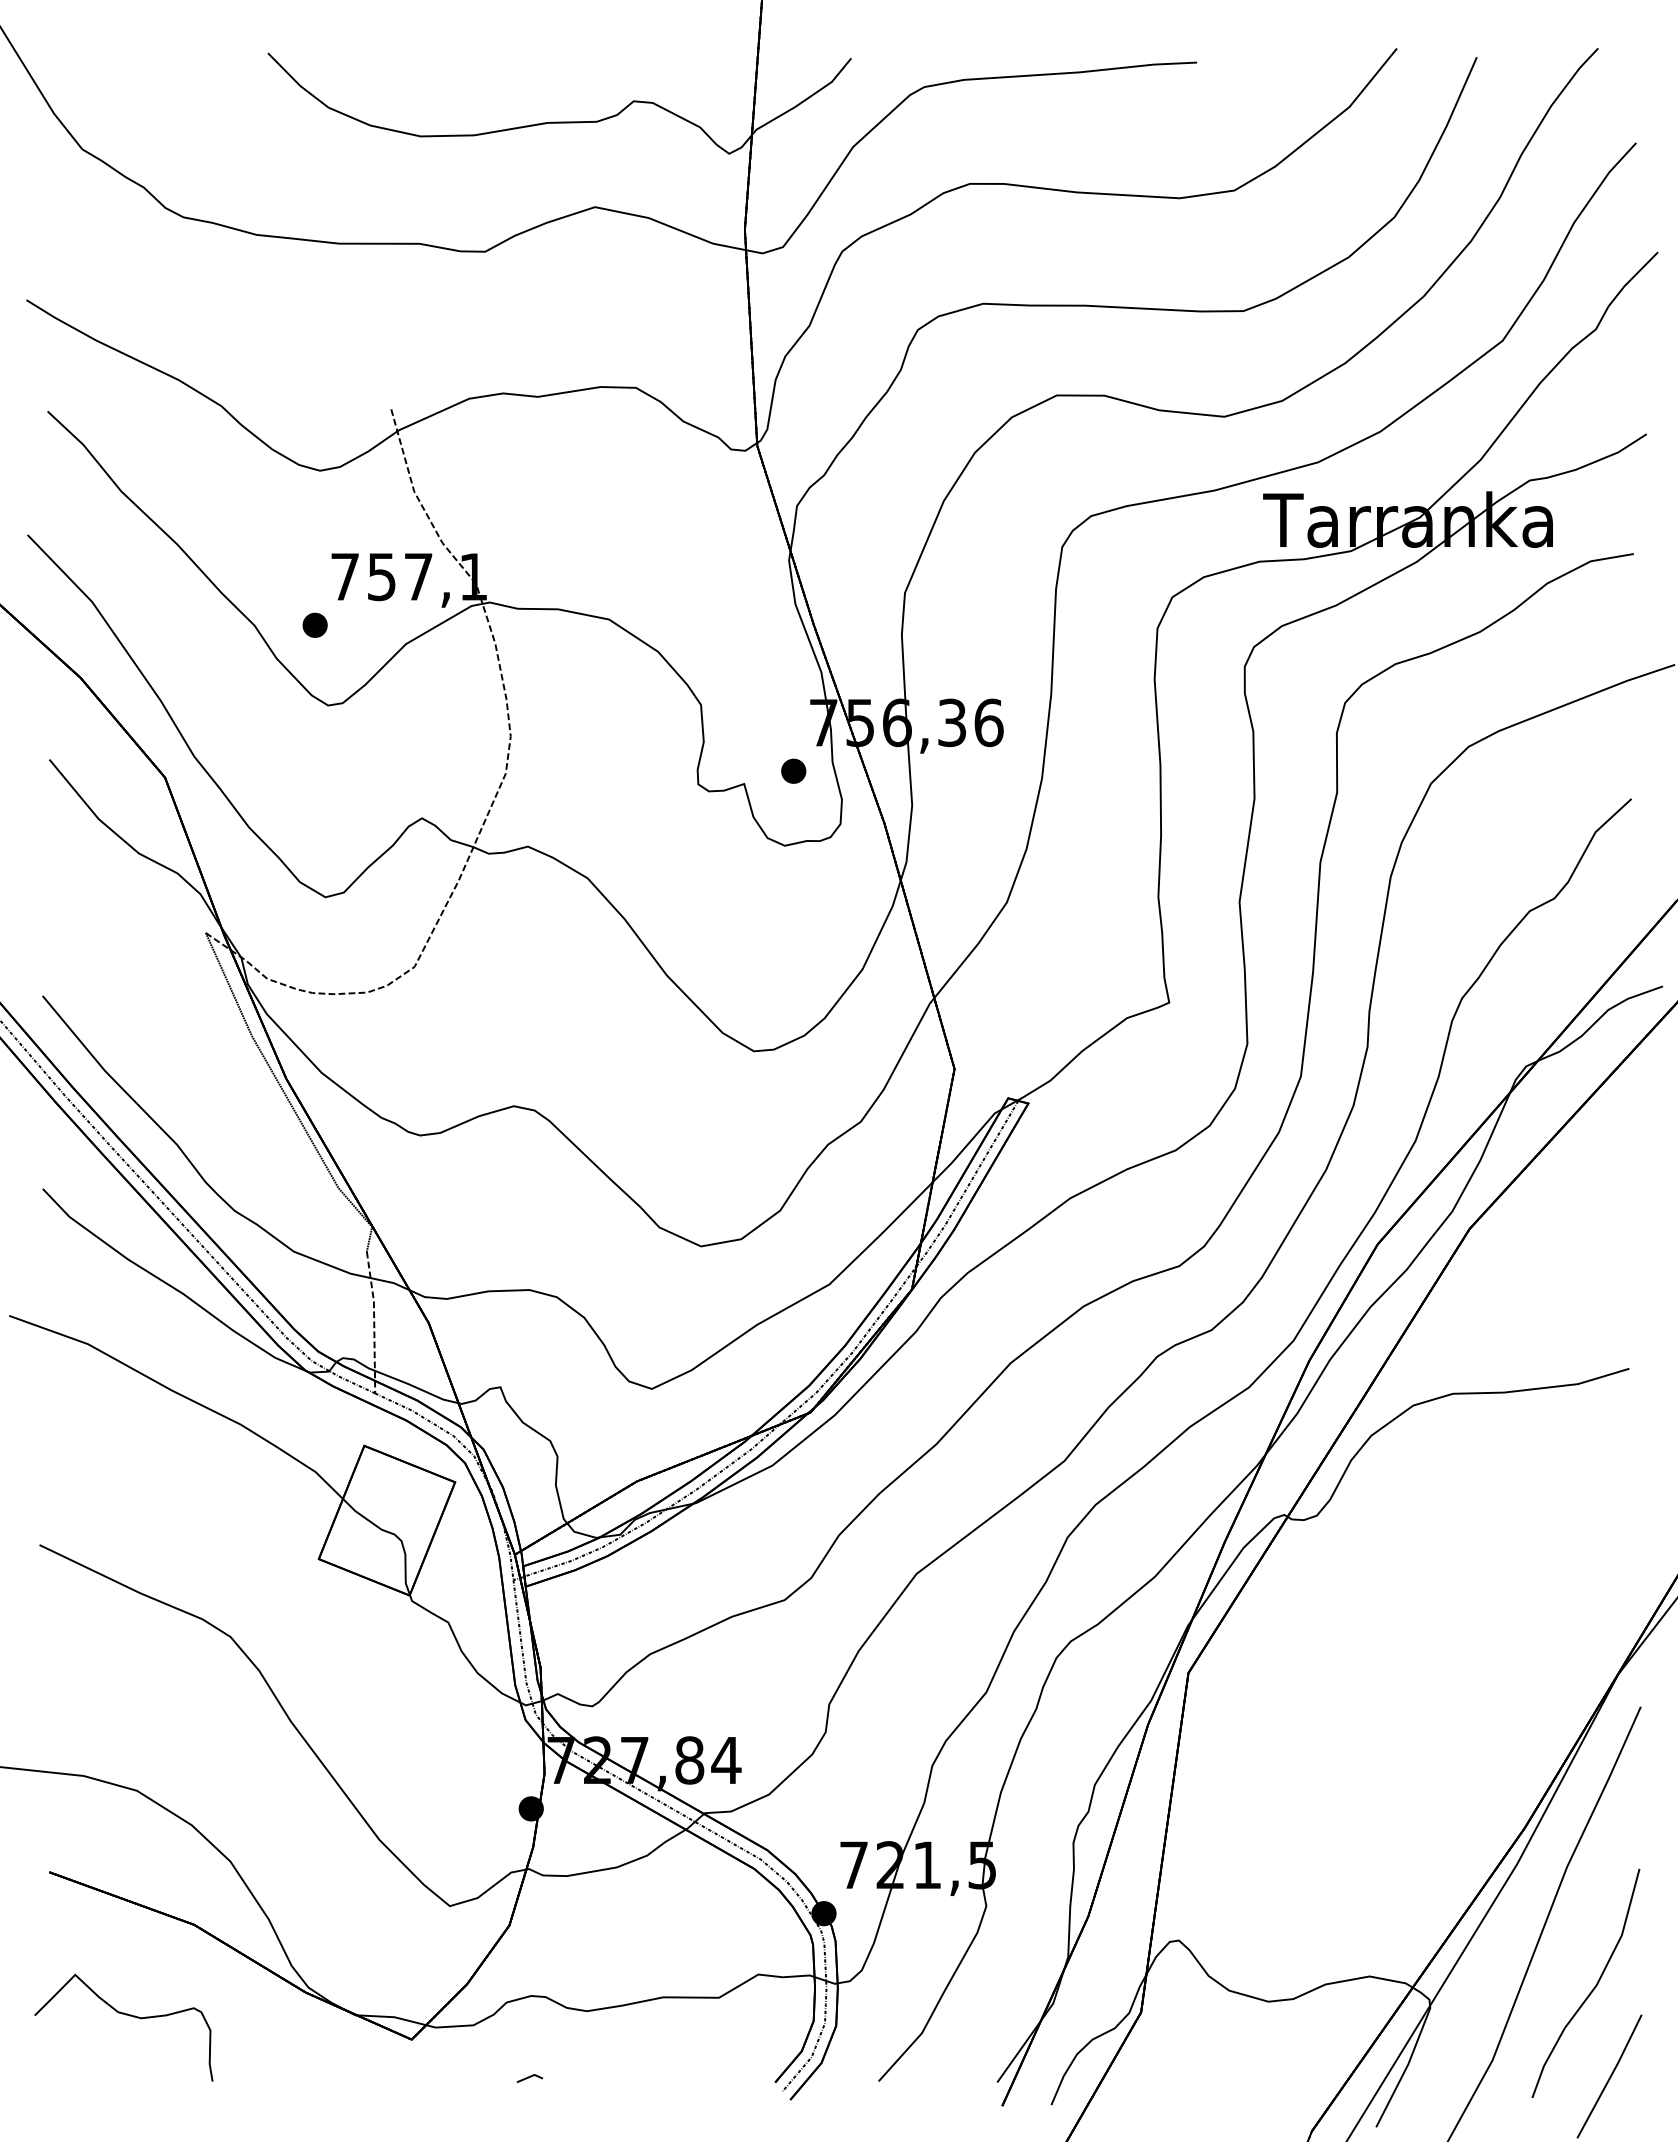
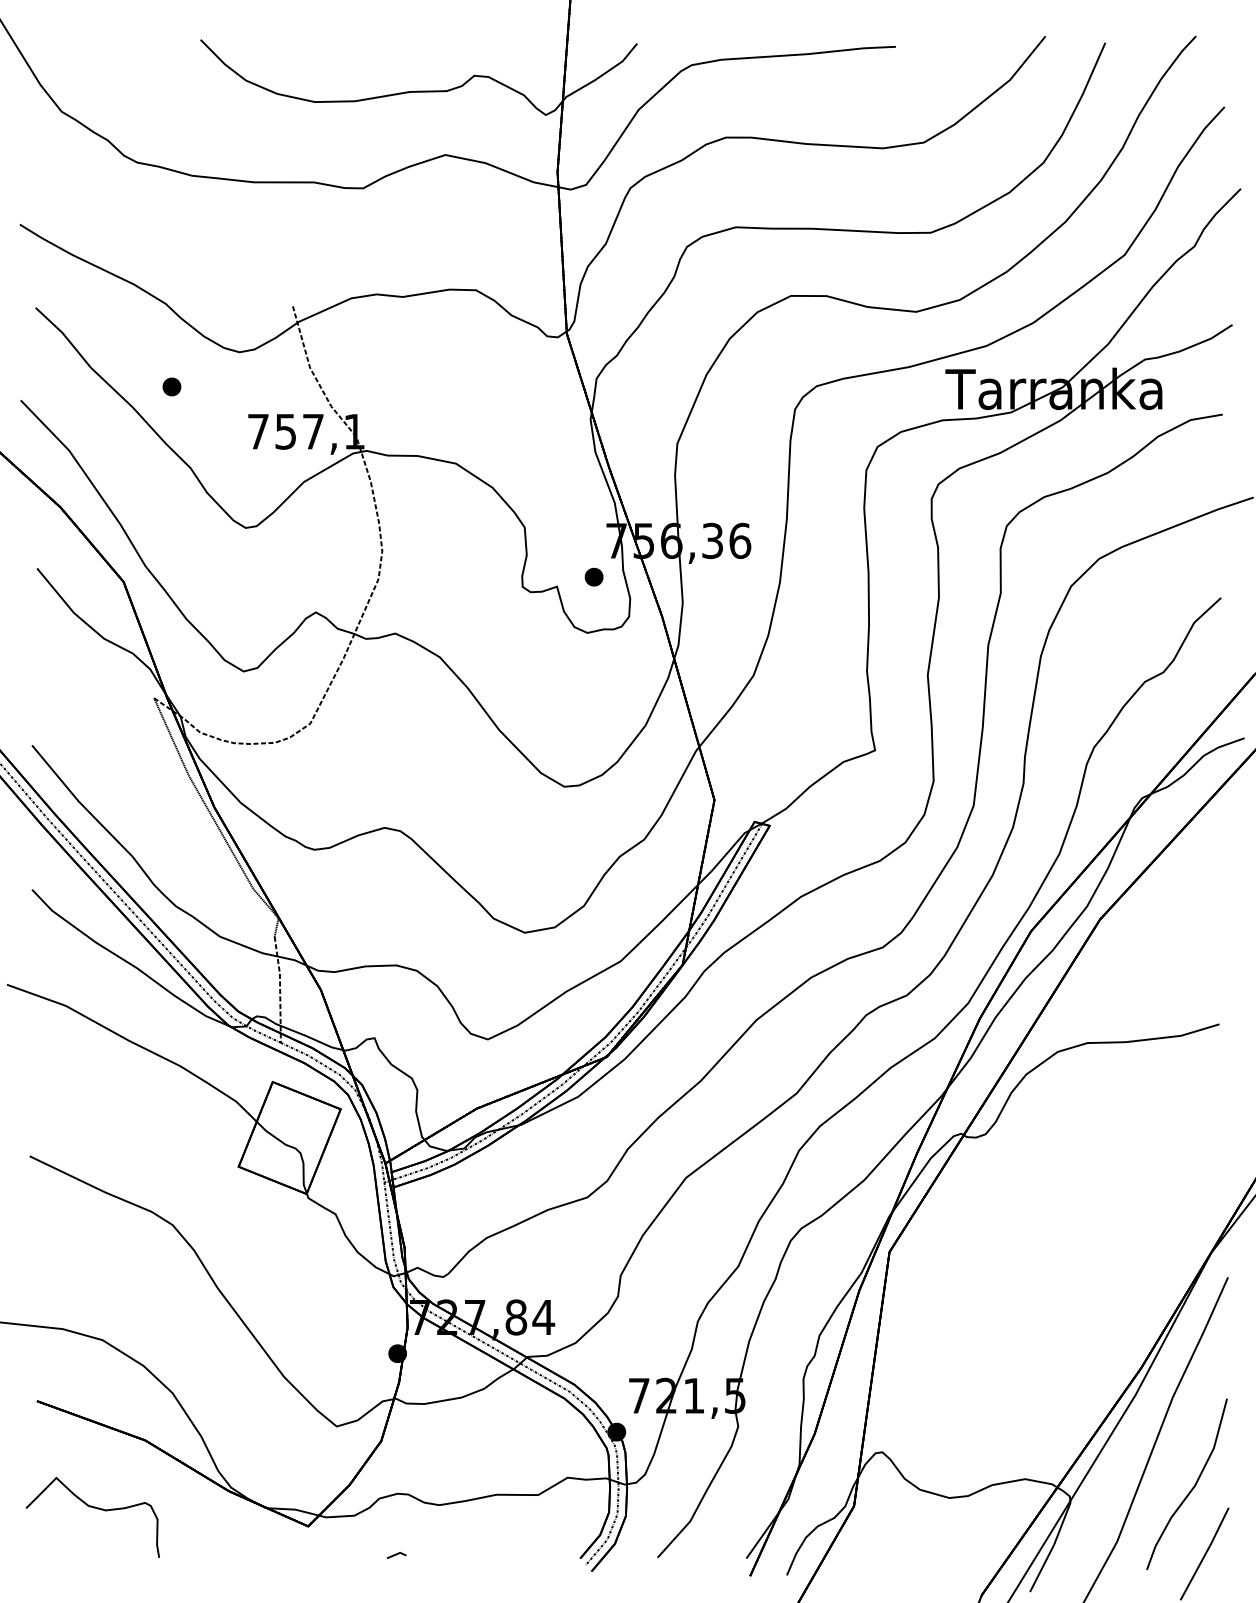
part: (314, 624) -> (171, 386), moved

